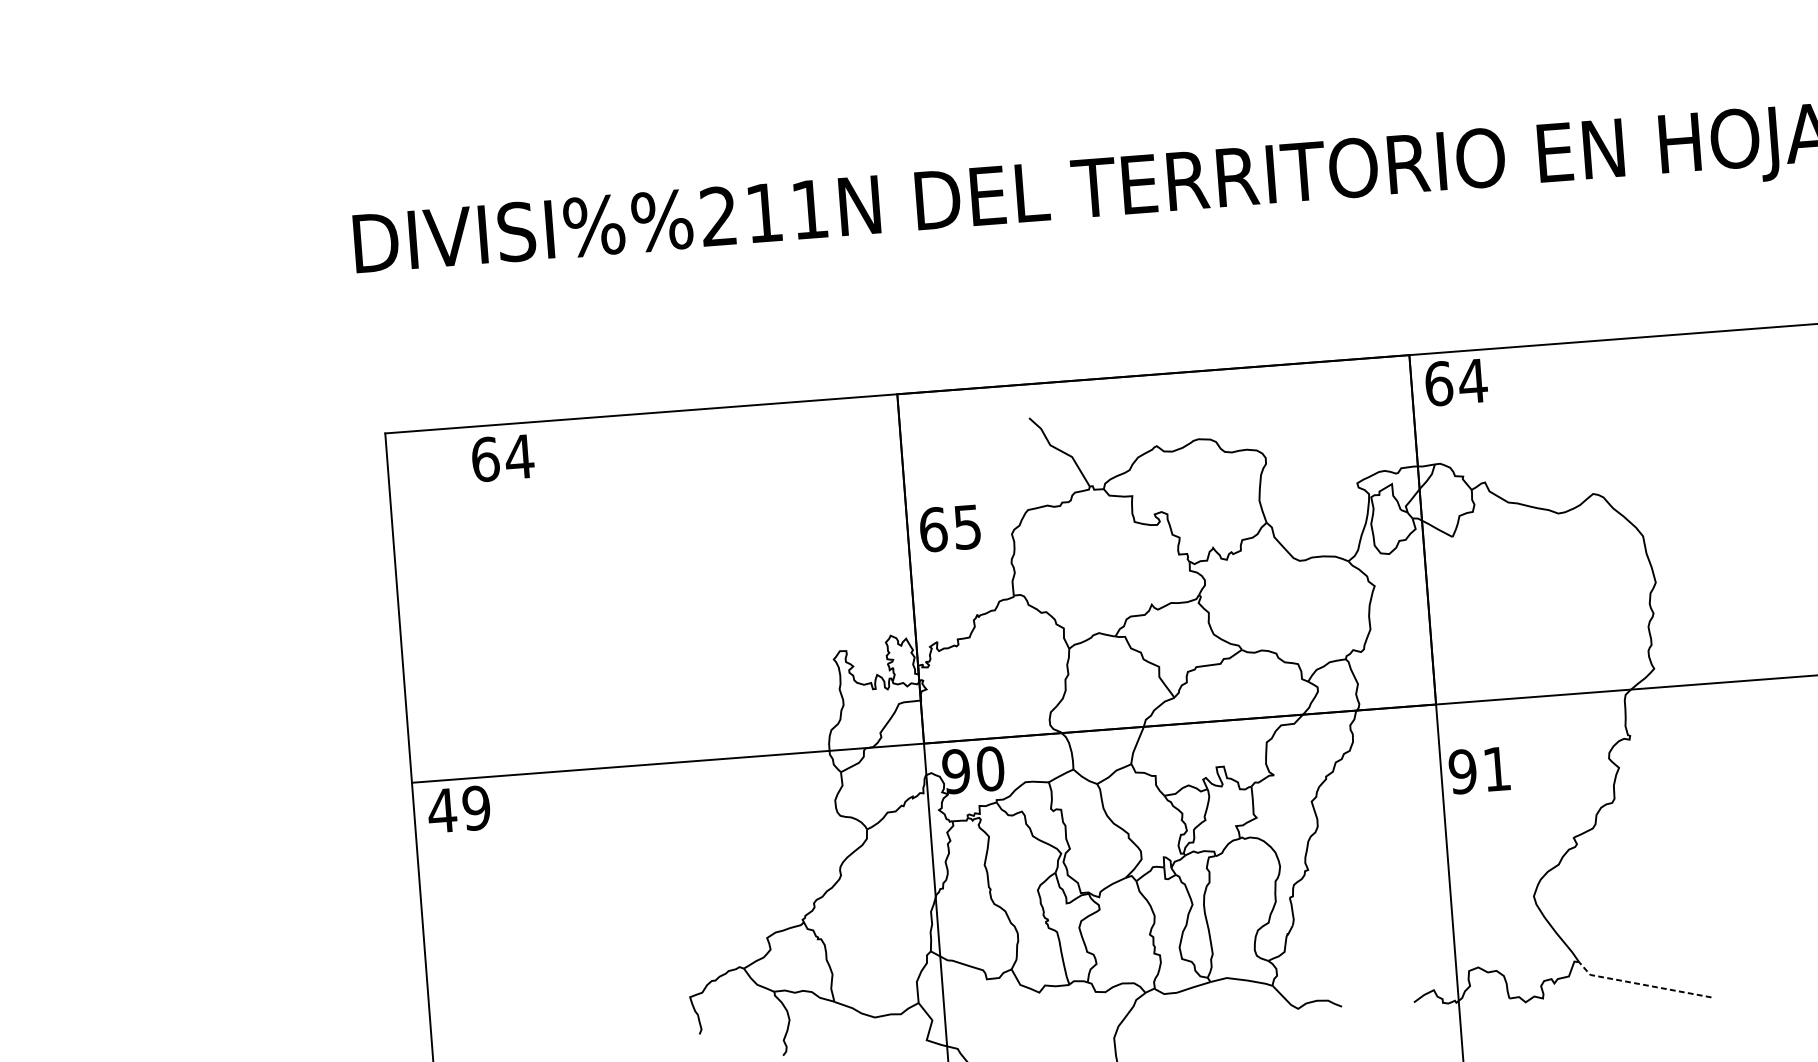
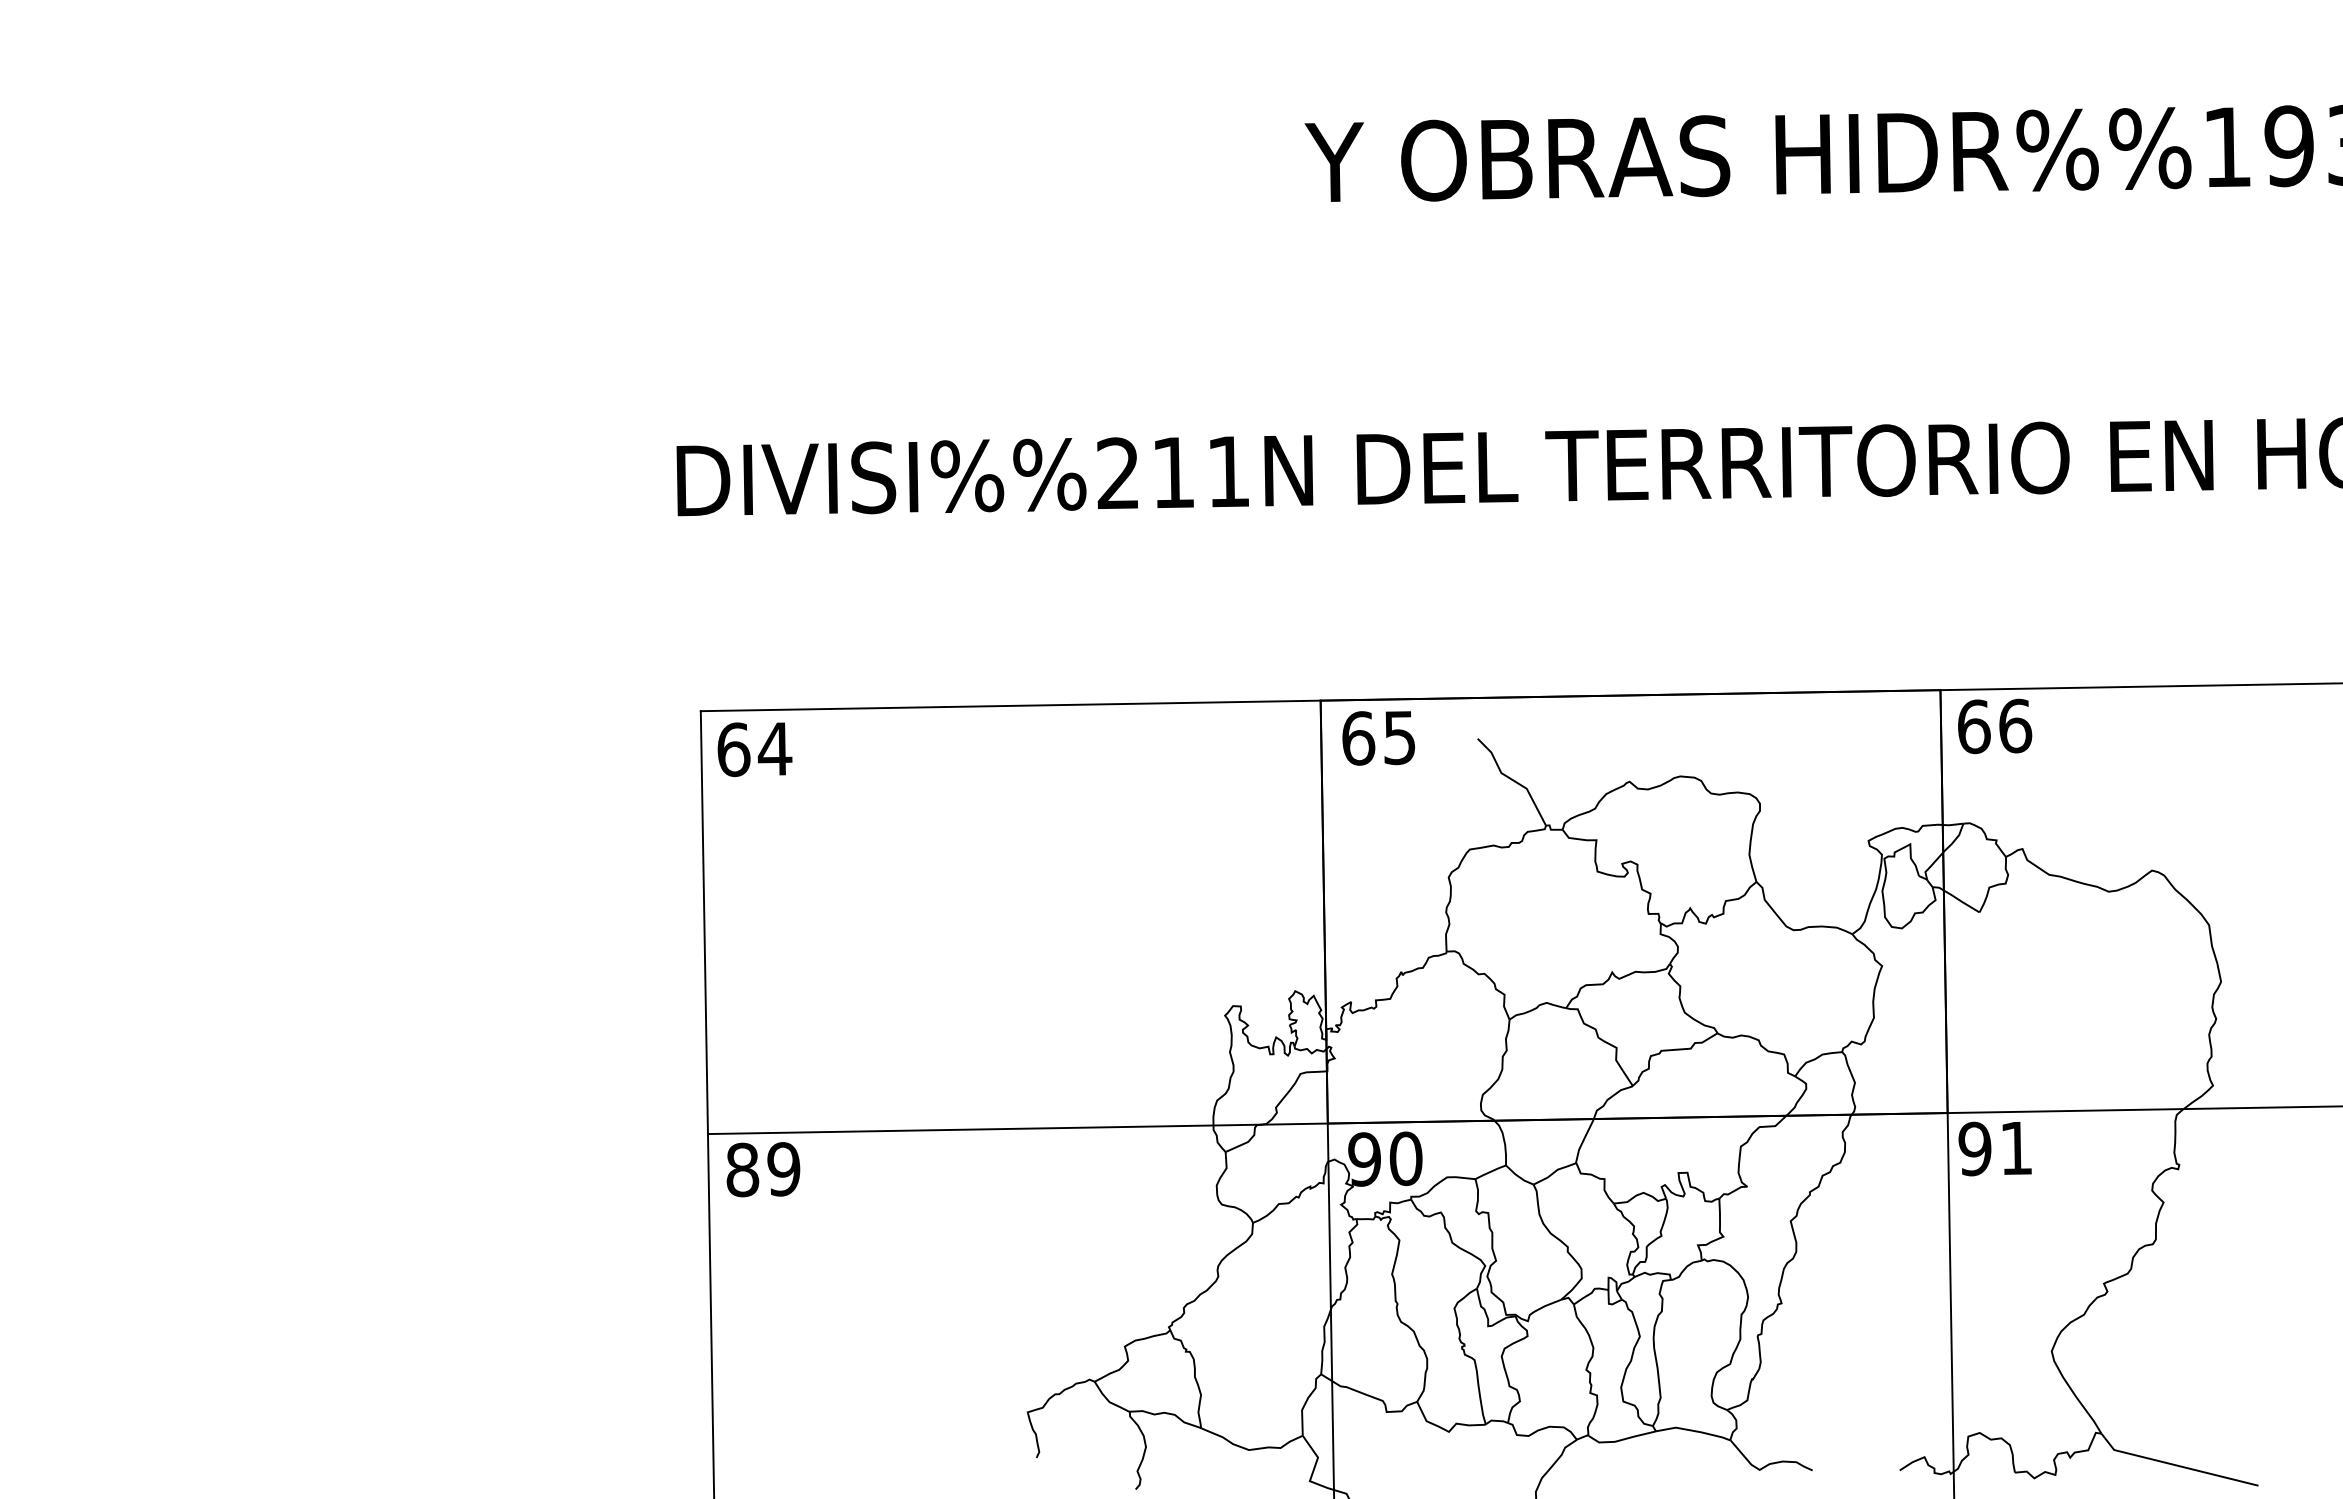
text: (1473, 380) -> (2015, 725), 64 -> 66
text: (502, 458) -> (754, 749), moved
text: (950, 528) -> (1378, 738), moved
text: (1478, 770) -> (1994, 1148), moved
text: (442, 810) -> (742, 1169), 49 -> 89
line: (1641, 984) -> (2175, 1465), dashed -> solid

